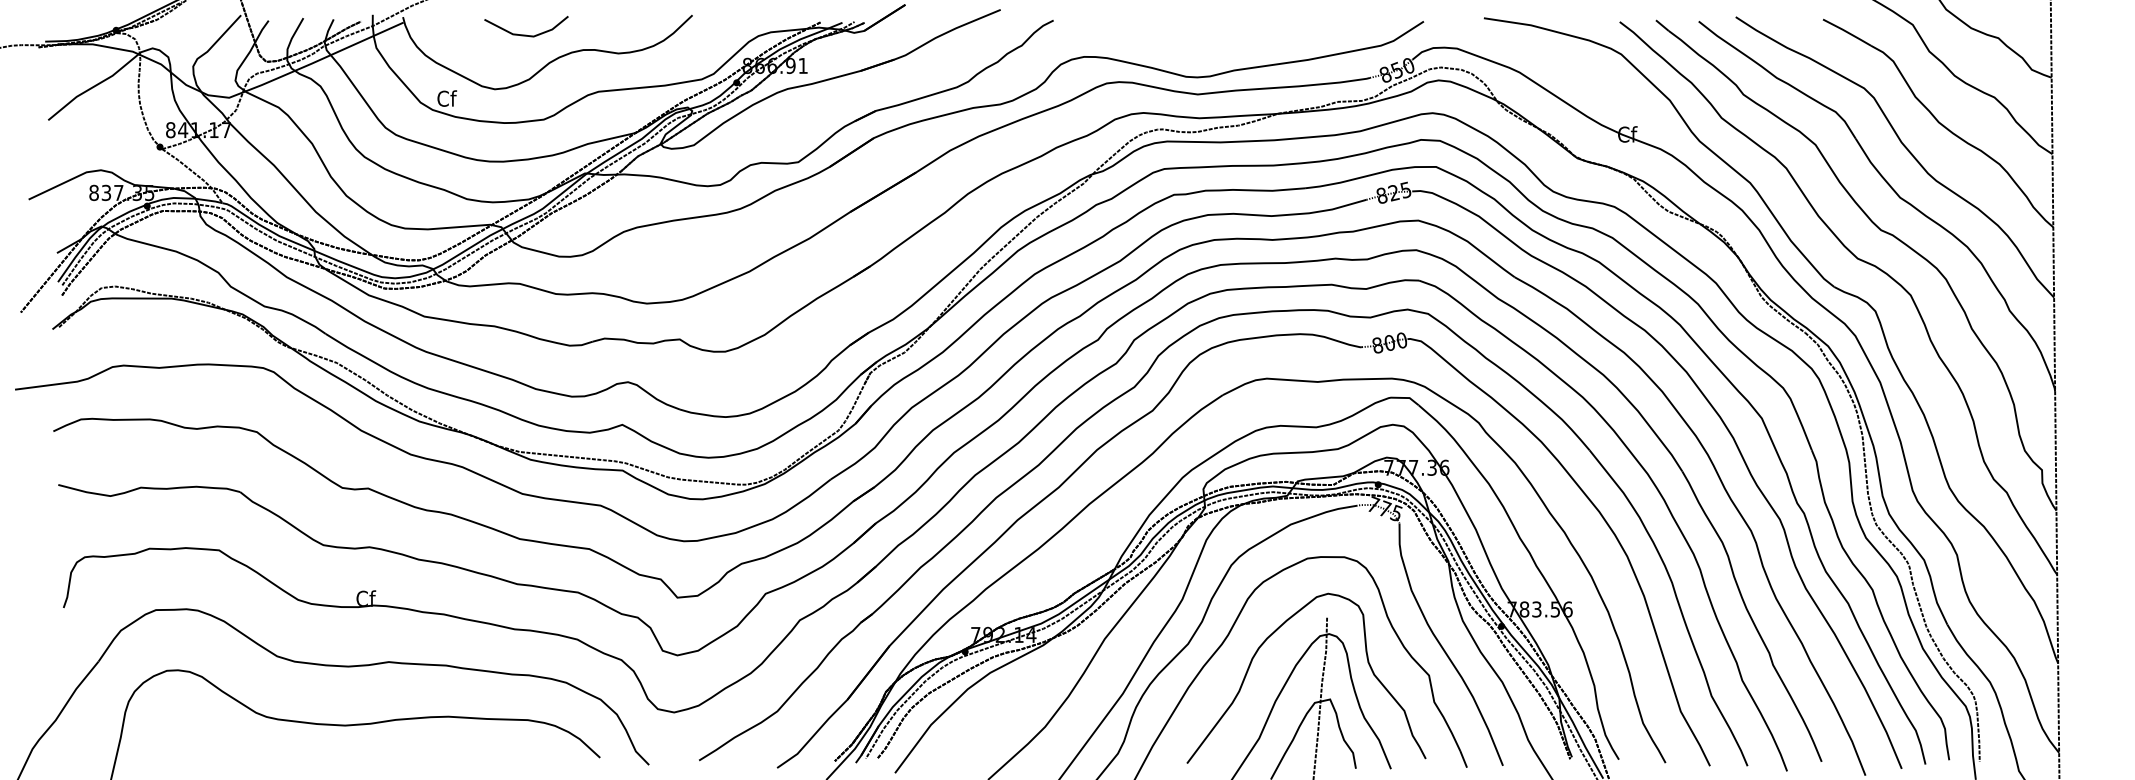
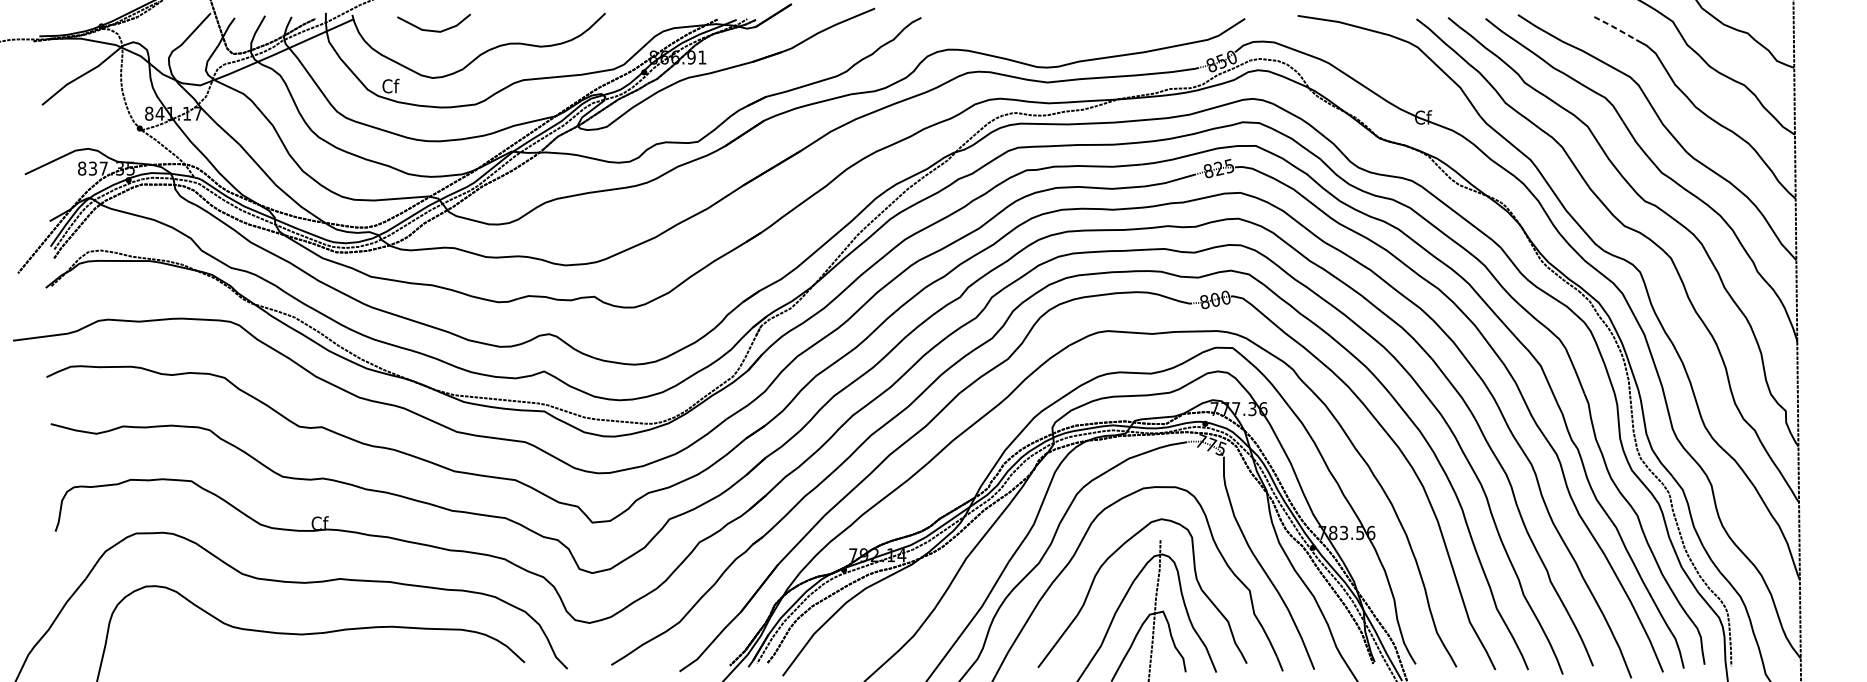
line: (1847, 32) -> (1615, 28), solid -> dashed
curve: (526, 34) -> (434, 30), moved

